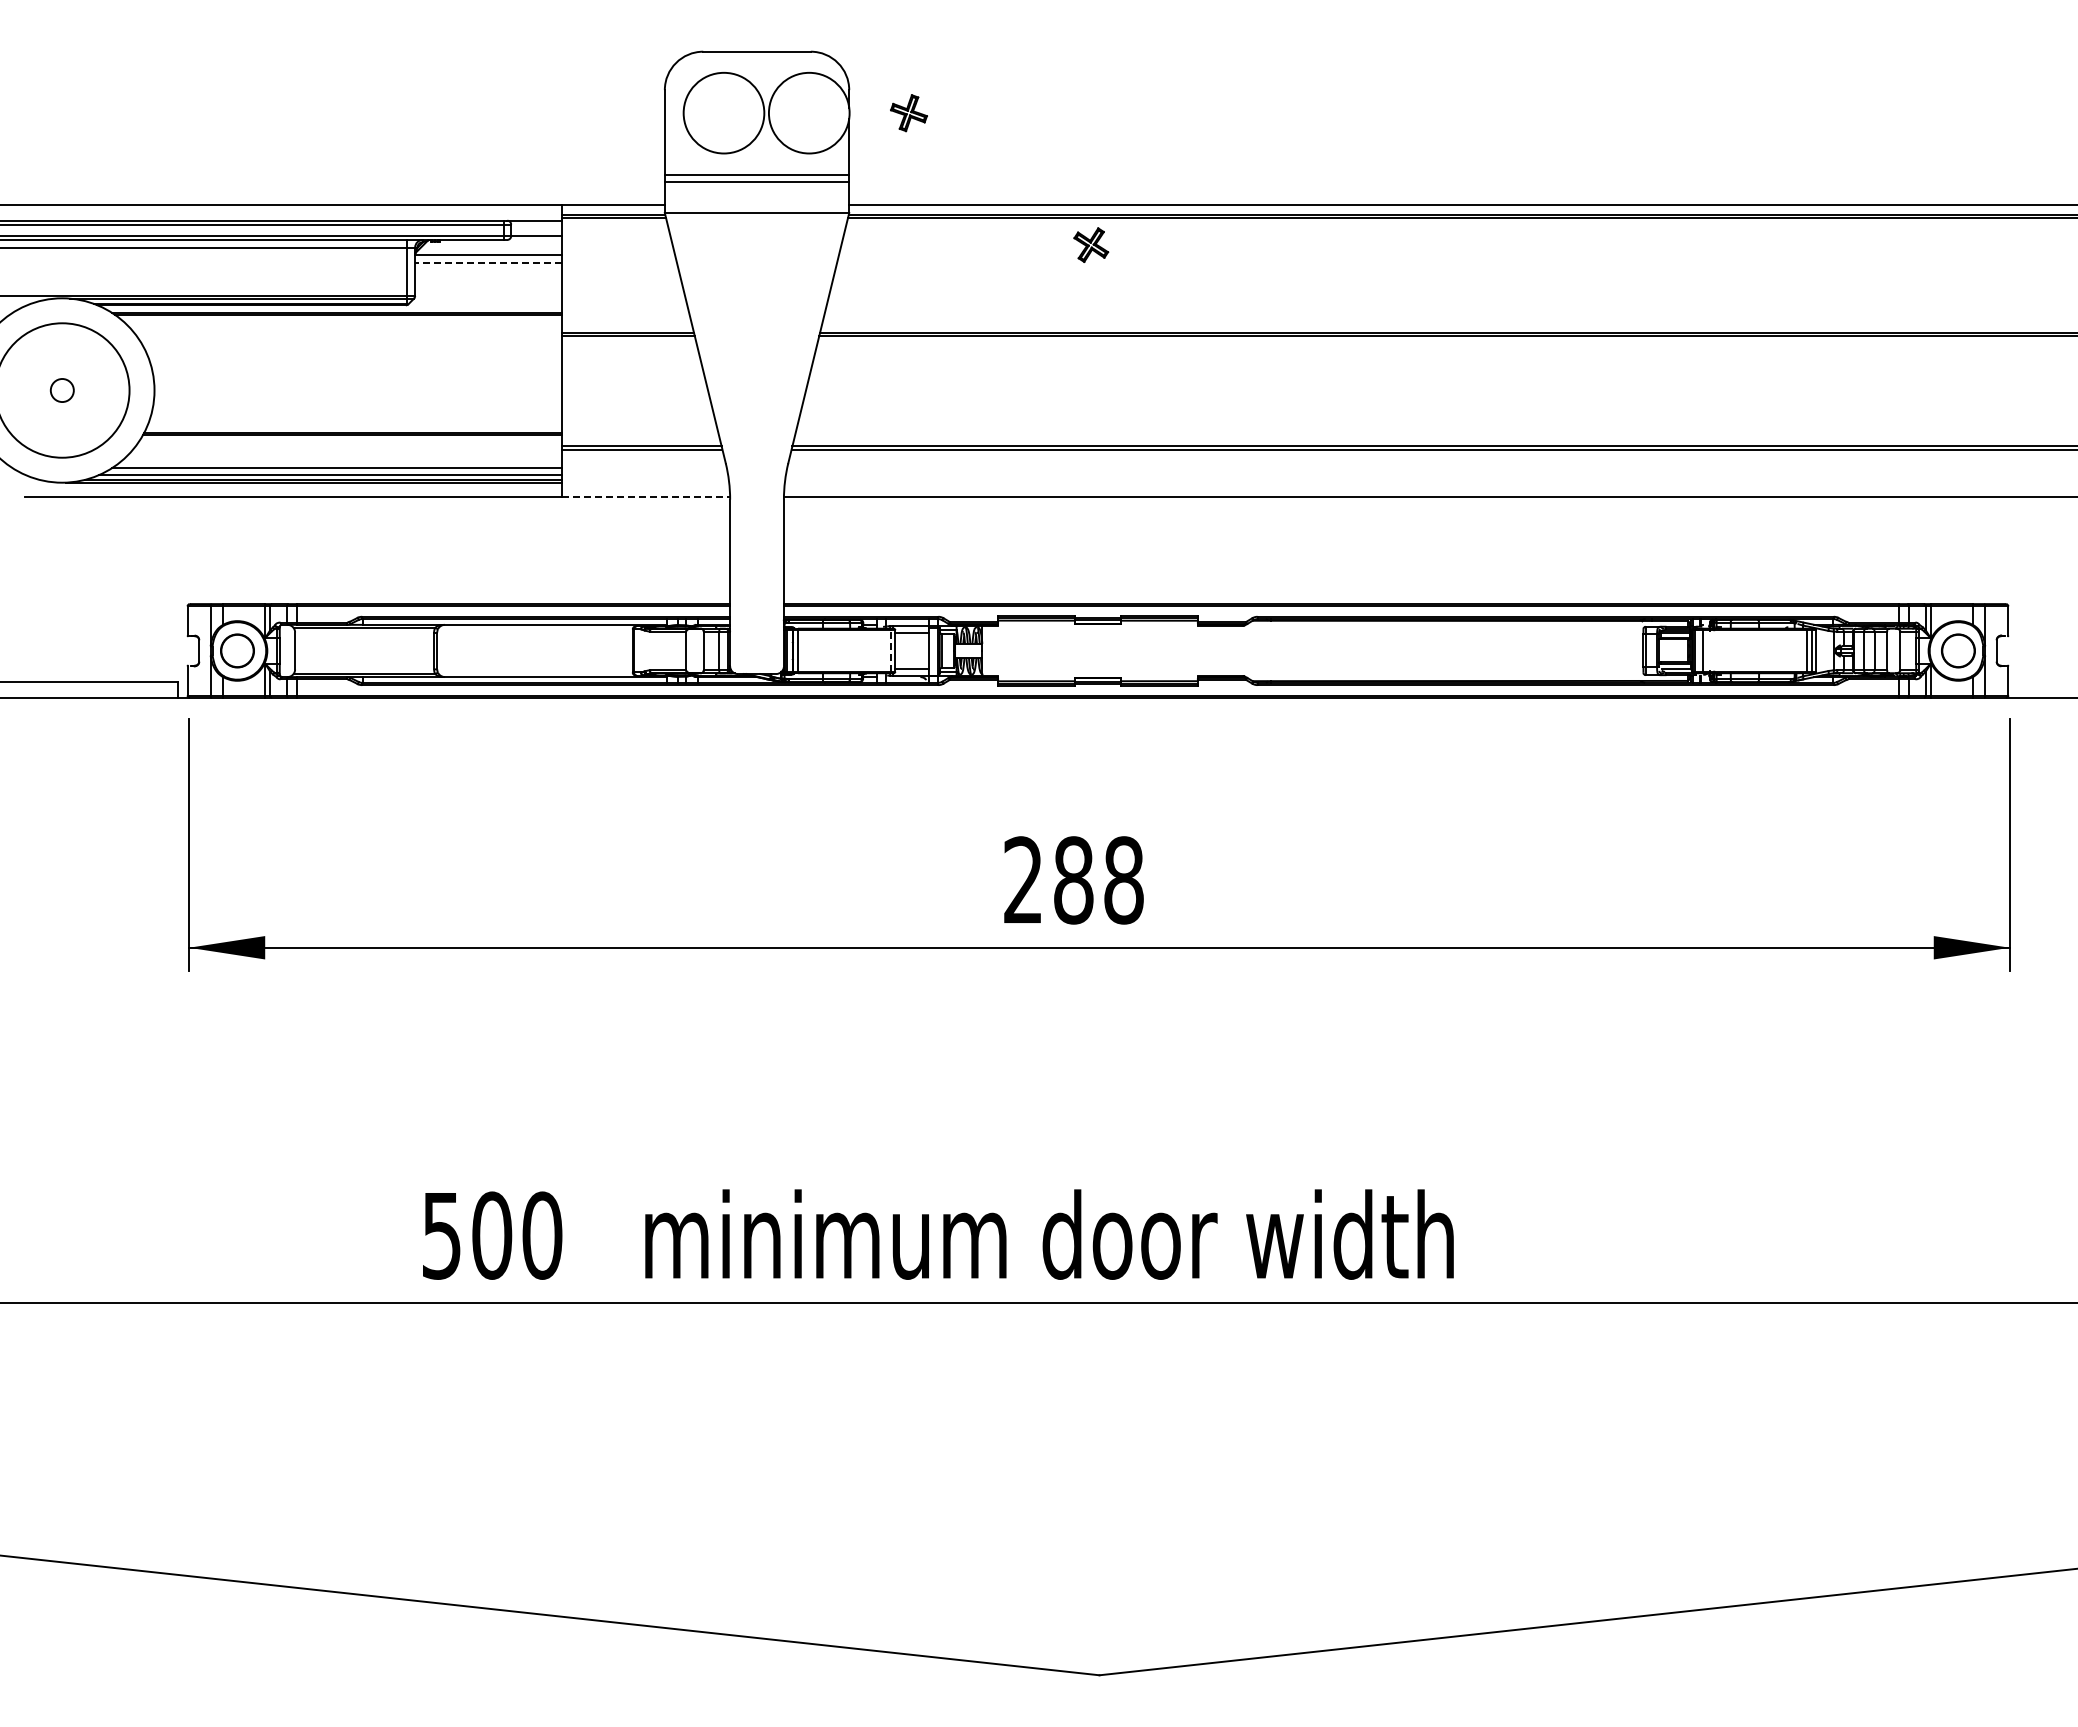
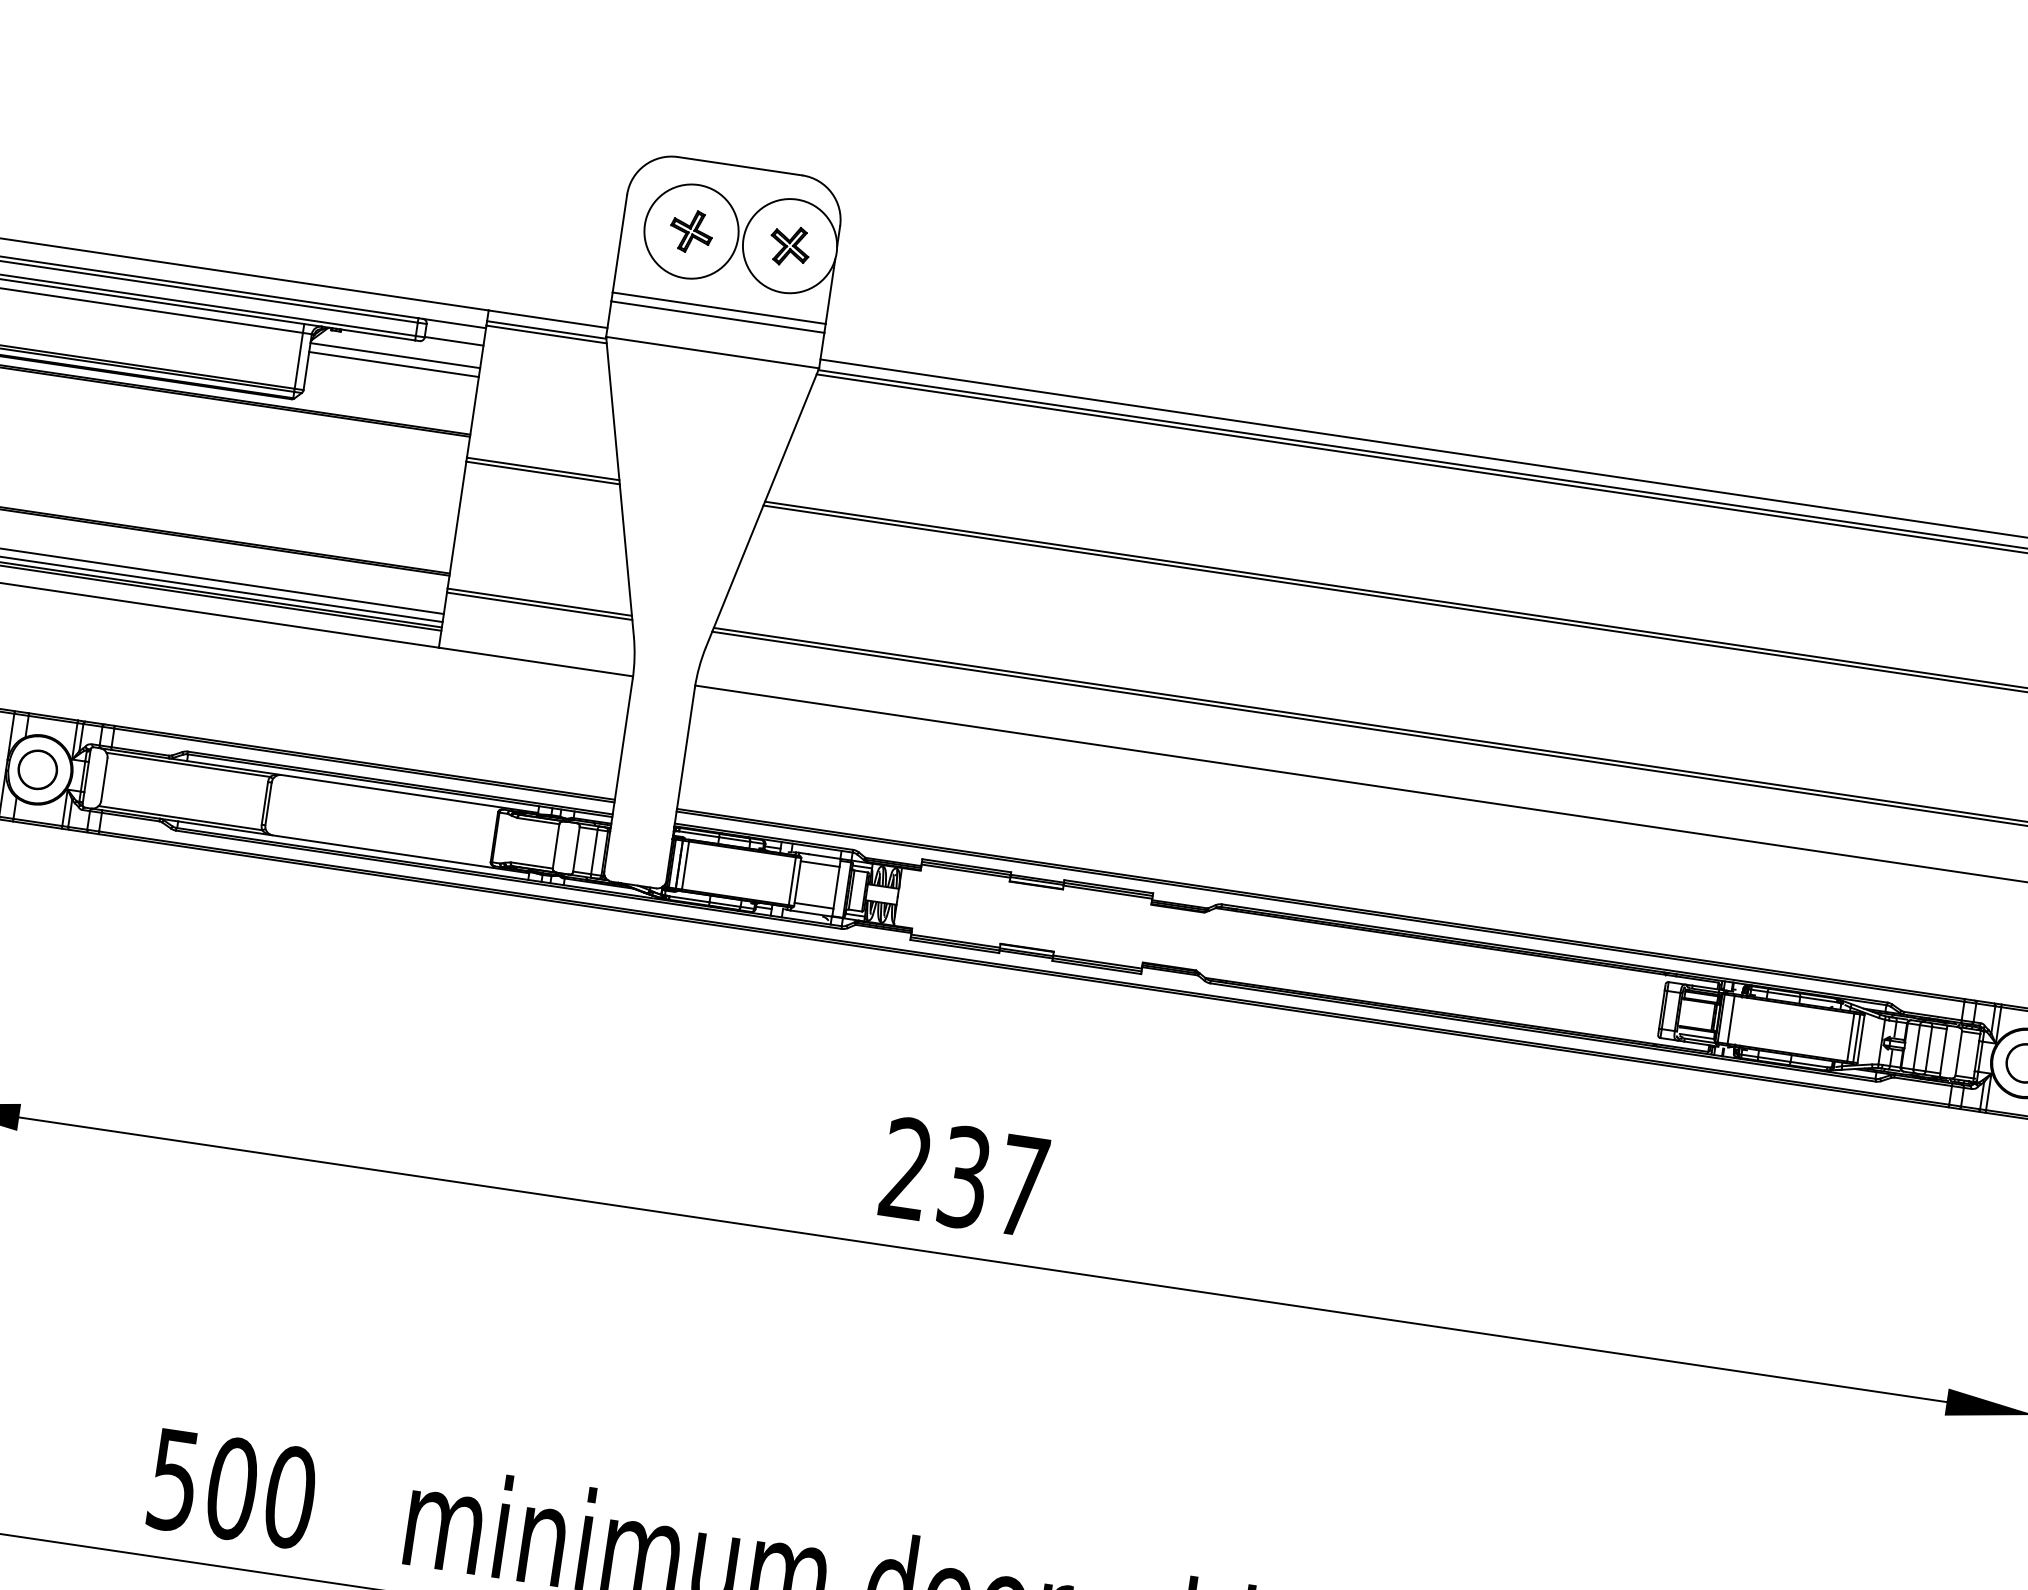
part: (908, 113) -> (690, 231), moved
part: (1091, 244) -> (790, 245), moved
line: (488, 262) -> (394, 363), dashed -> solid
line: (646, 497) -> (536, 662), dashed -> solid
line: (890, 650) -> (792, 880), dashed -> solid
text: (1098, 880) -> (993, 1181), 288 -> 237

